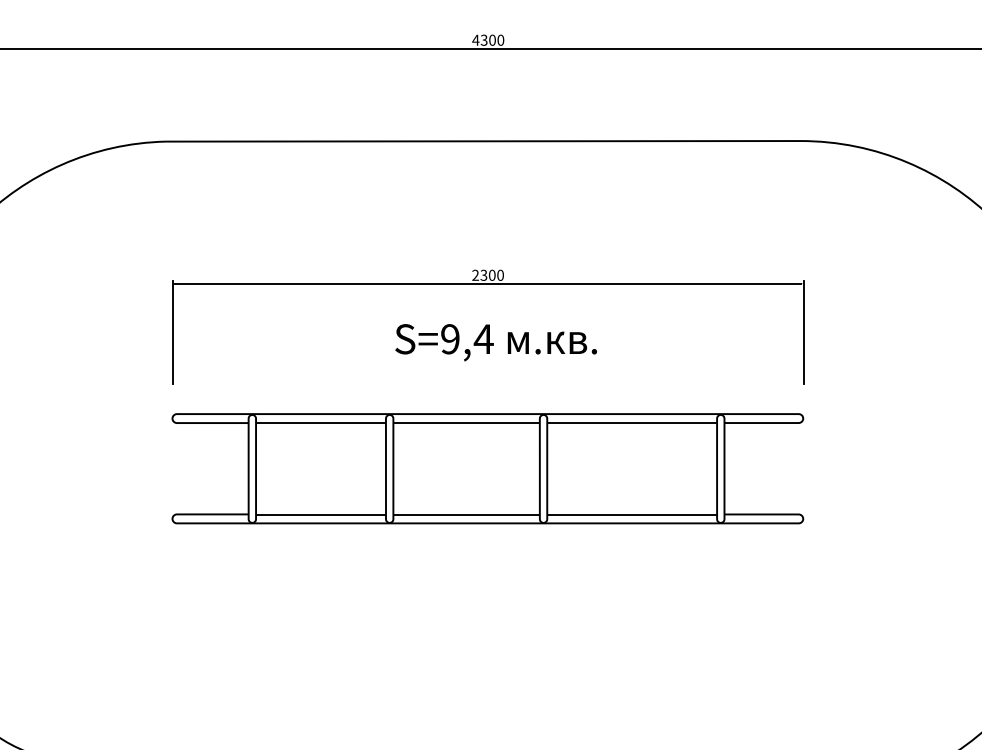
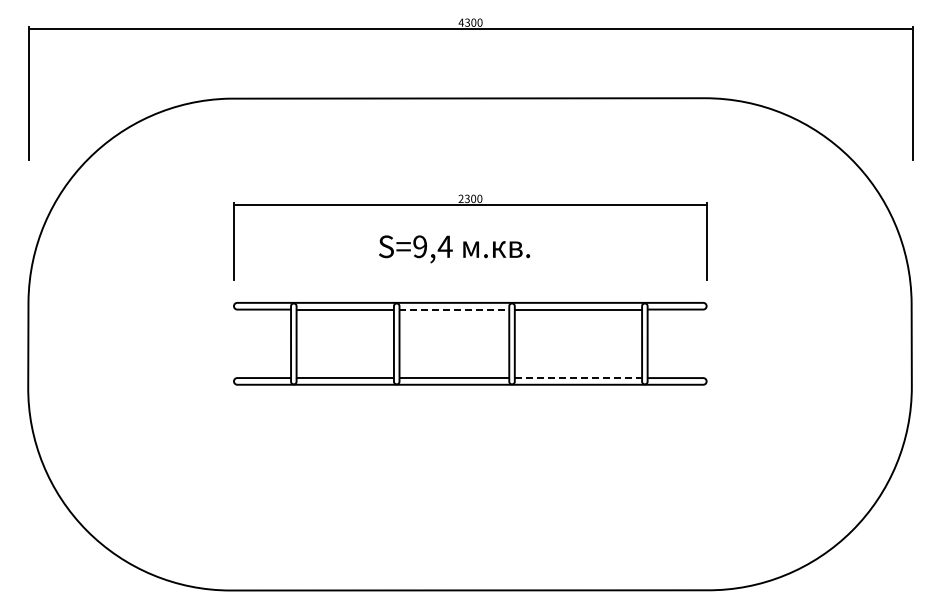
text: (496, 342) -> (454, 249), moved
line: (466, 422) -> (454, 309), solid -> dashed
line: (632, 515) -> (578, 378), solid -> dashed

